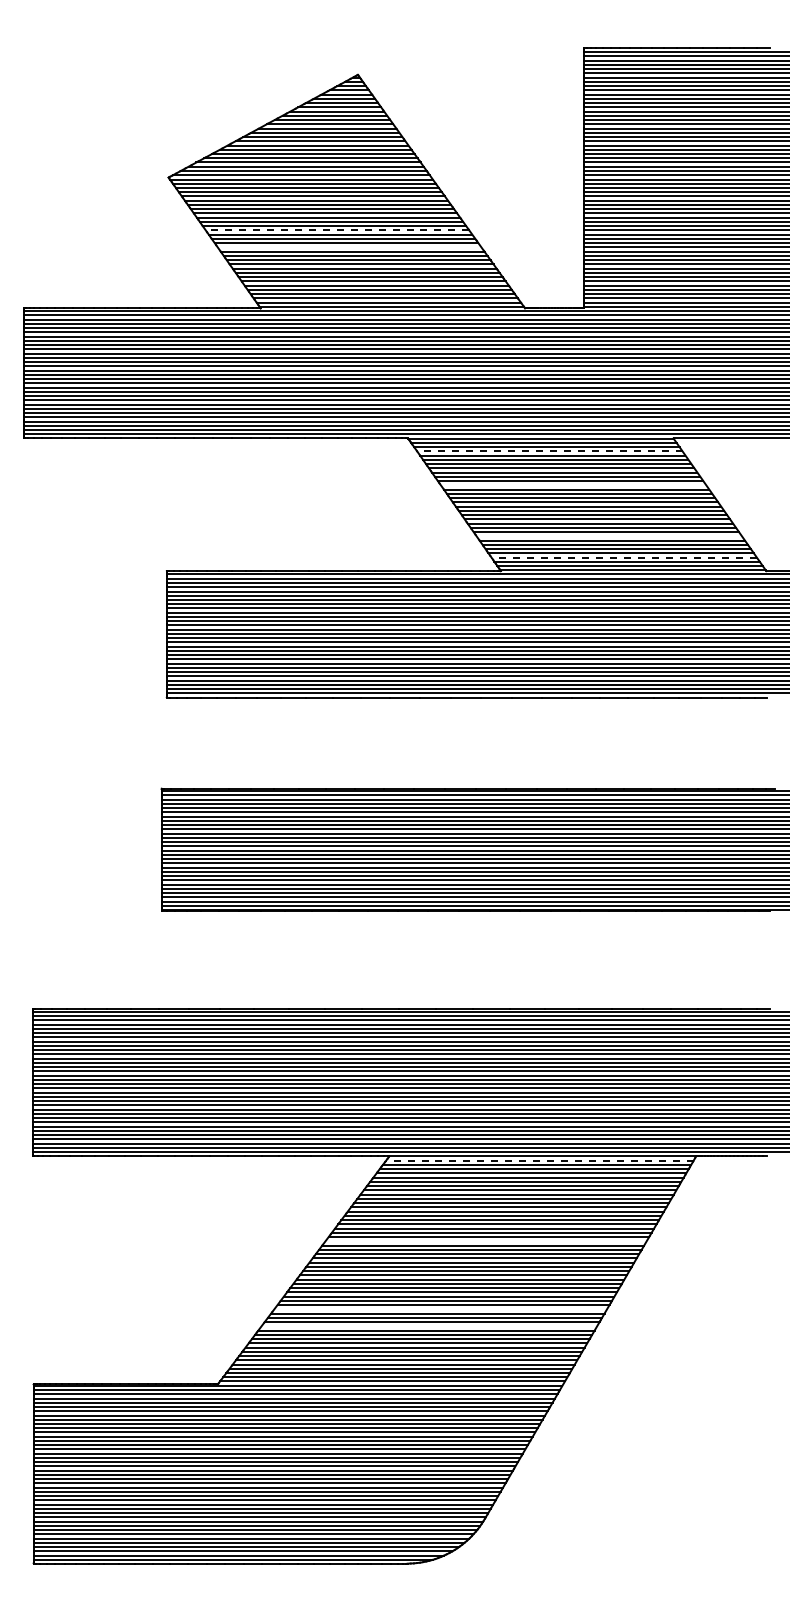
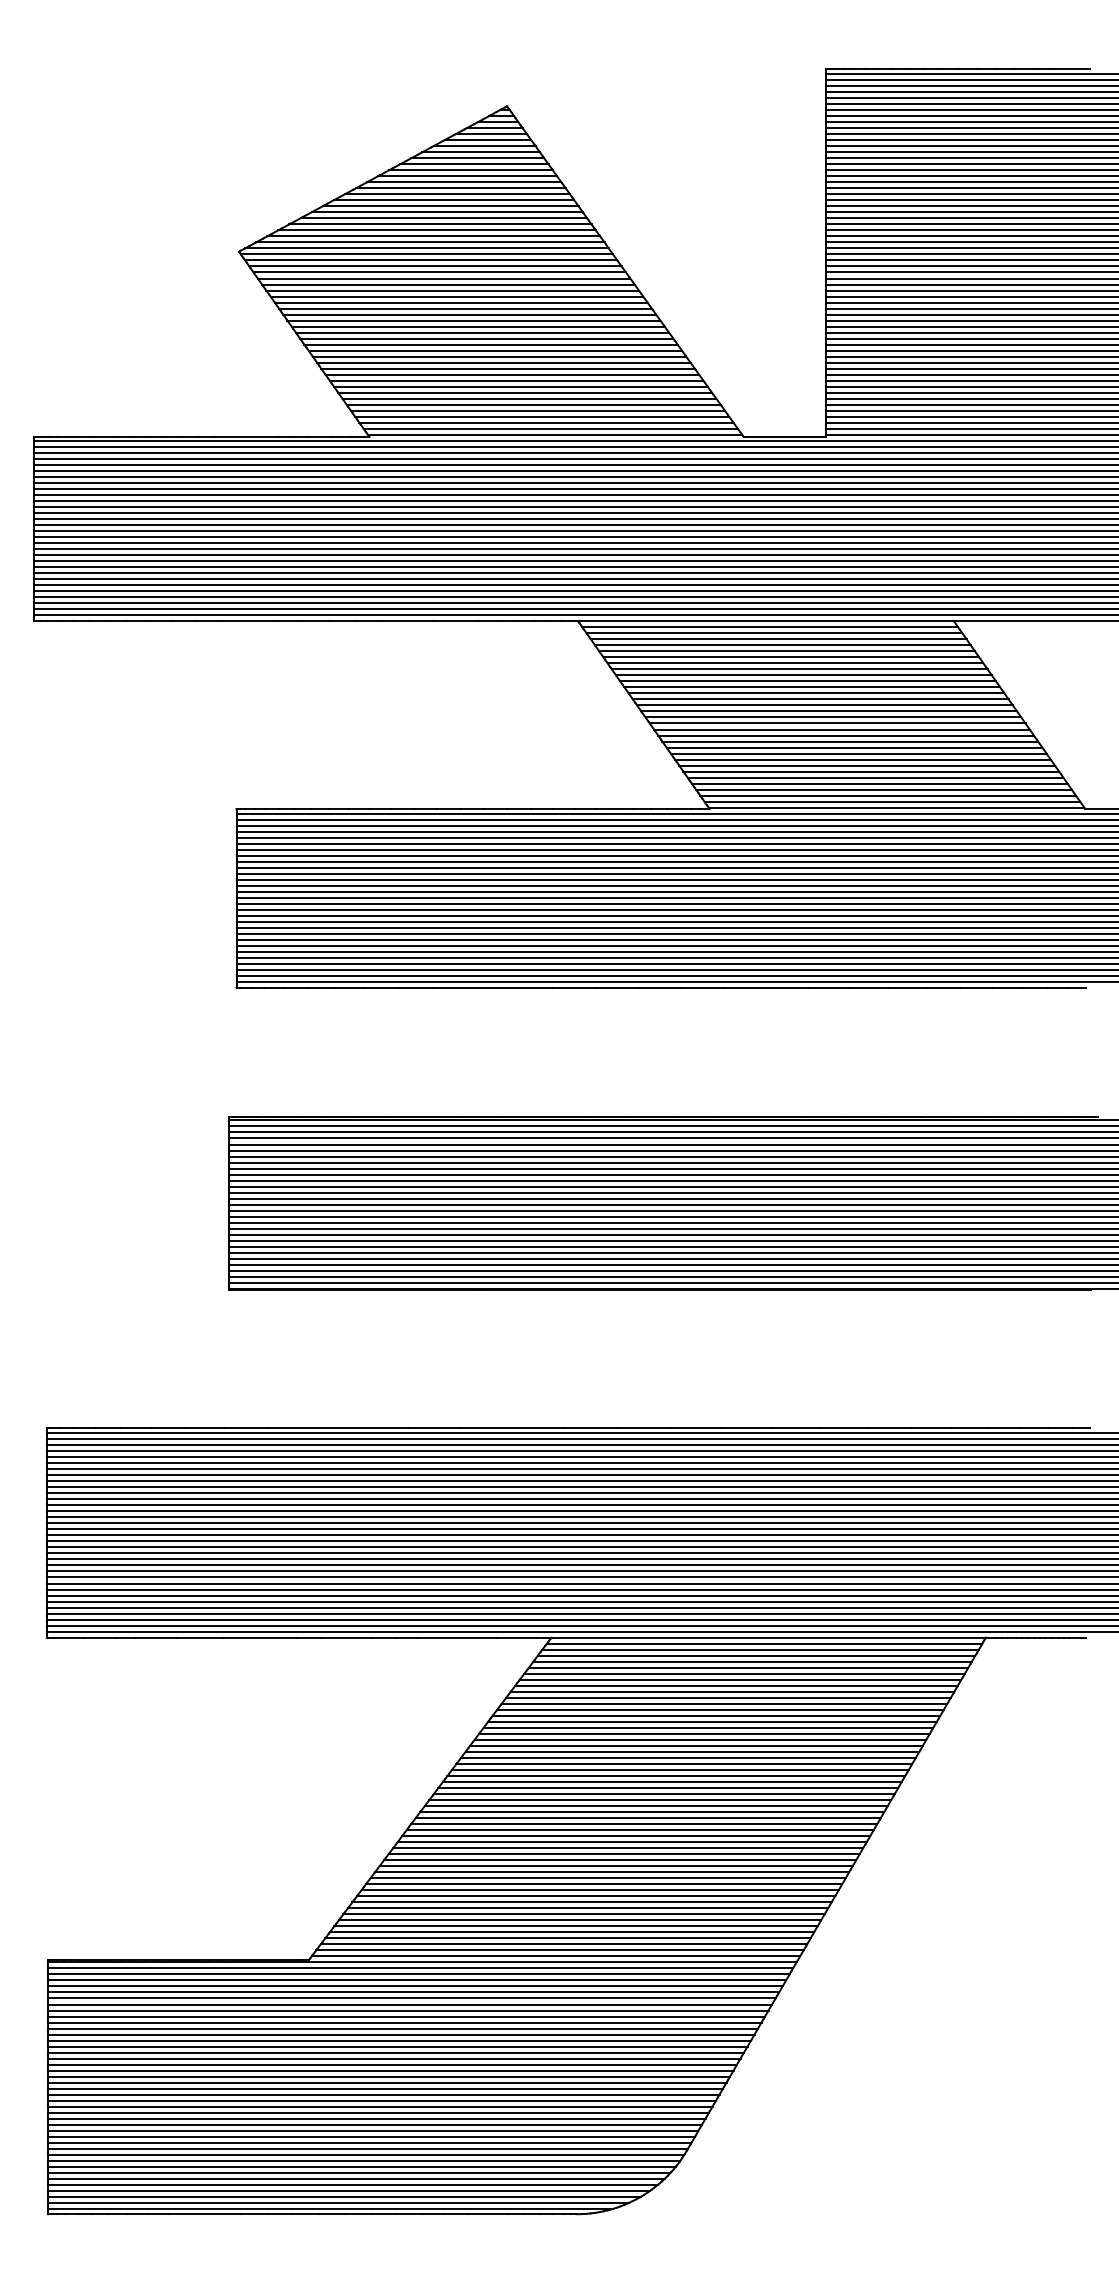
line: (337, 230) -> (478, 326), dashed -> solid
line: (349, 247) -> (495, 350), added
line: (549, 451) -> (778, 639), dashed -> solid
line: (573, 485) -> (812, 687), added
line: (608, 536) -> (861, 759), added
line: (624, 557) -> (884, 789), dashed -> solid
line: (539, 1160) -> (764, 1643), dashed -> solid
line: (485, 1241) -> (687, 1758), added
line: (440, 1309) -> (623, 1854), added
line: (429, 1326) -> (608, 1878), added

